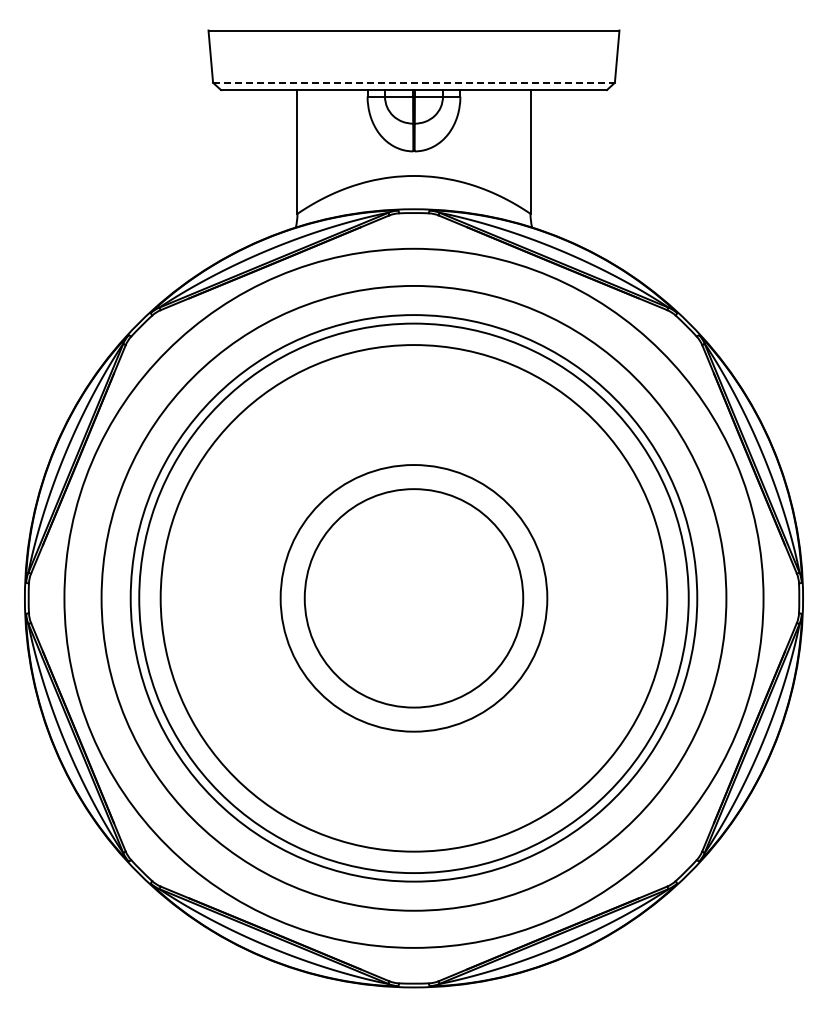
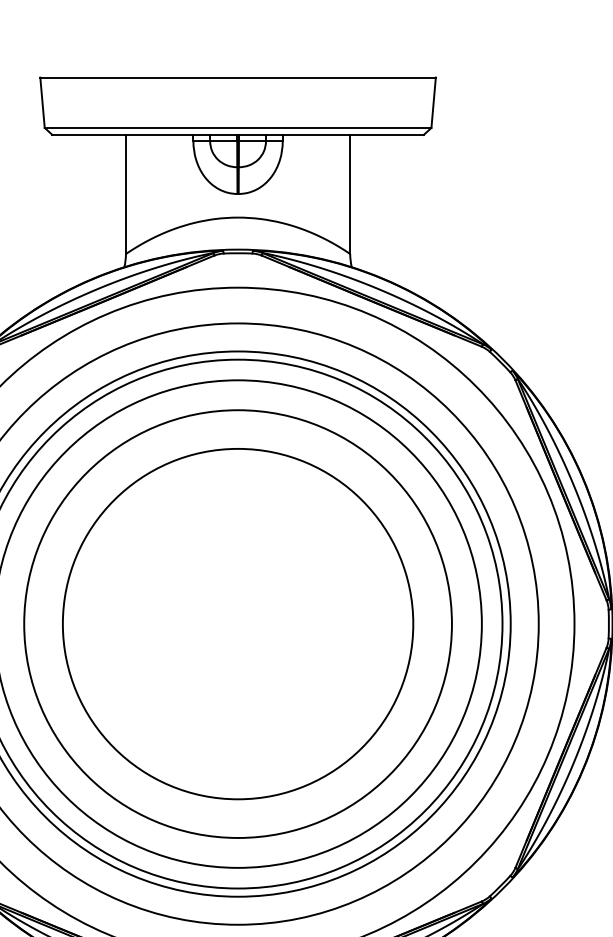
line: (413, 82) -> (237, 127), dashed -> solid
circle: (413, 598) -> (237, 624), size x1.67
circle: (413, 598) -> (237, 624), size x1.67

